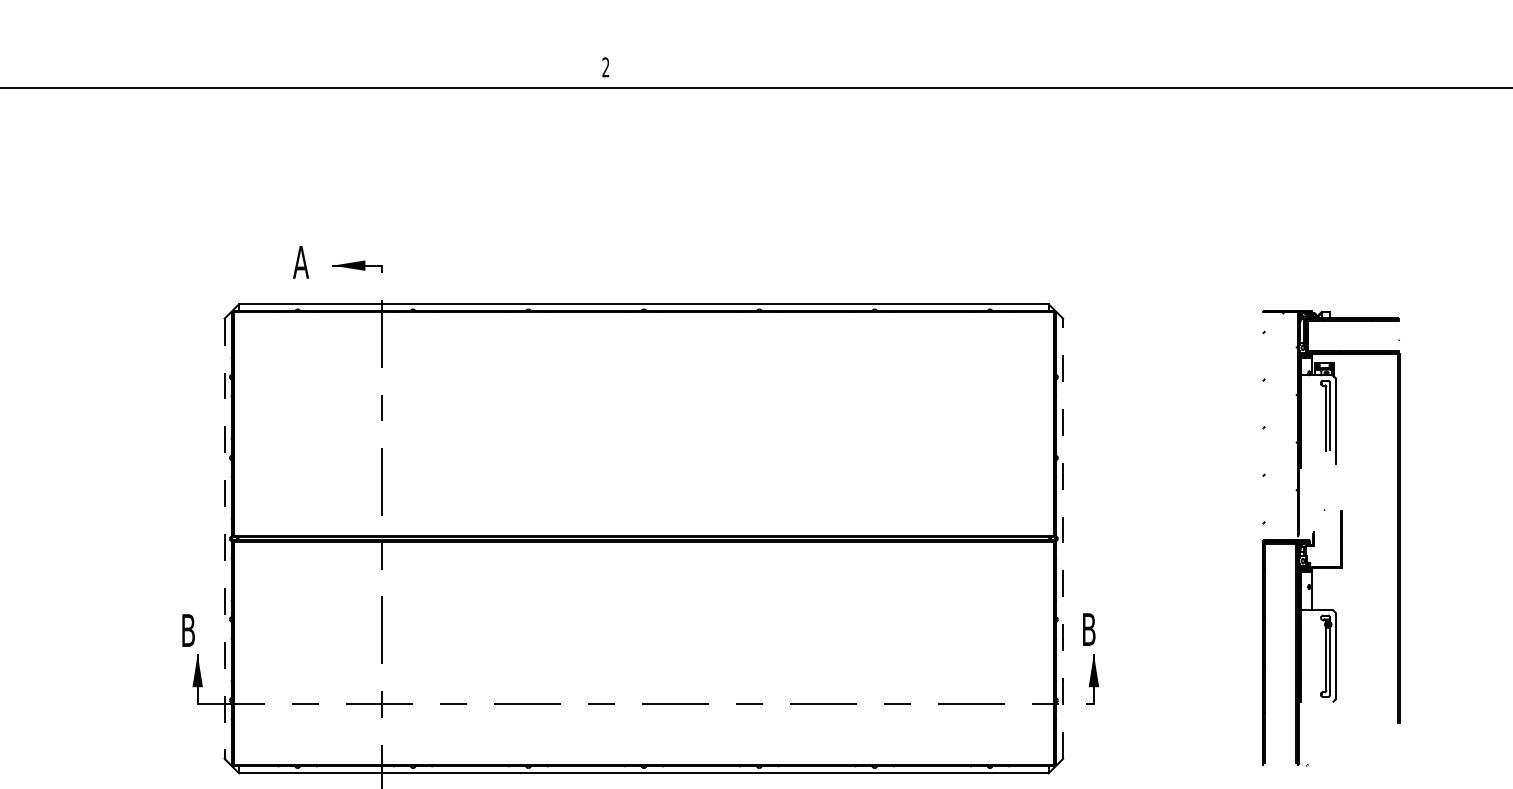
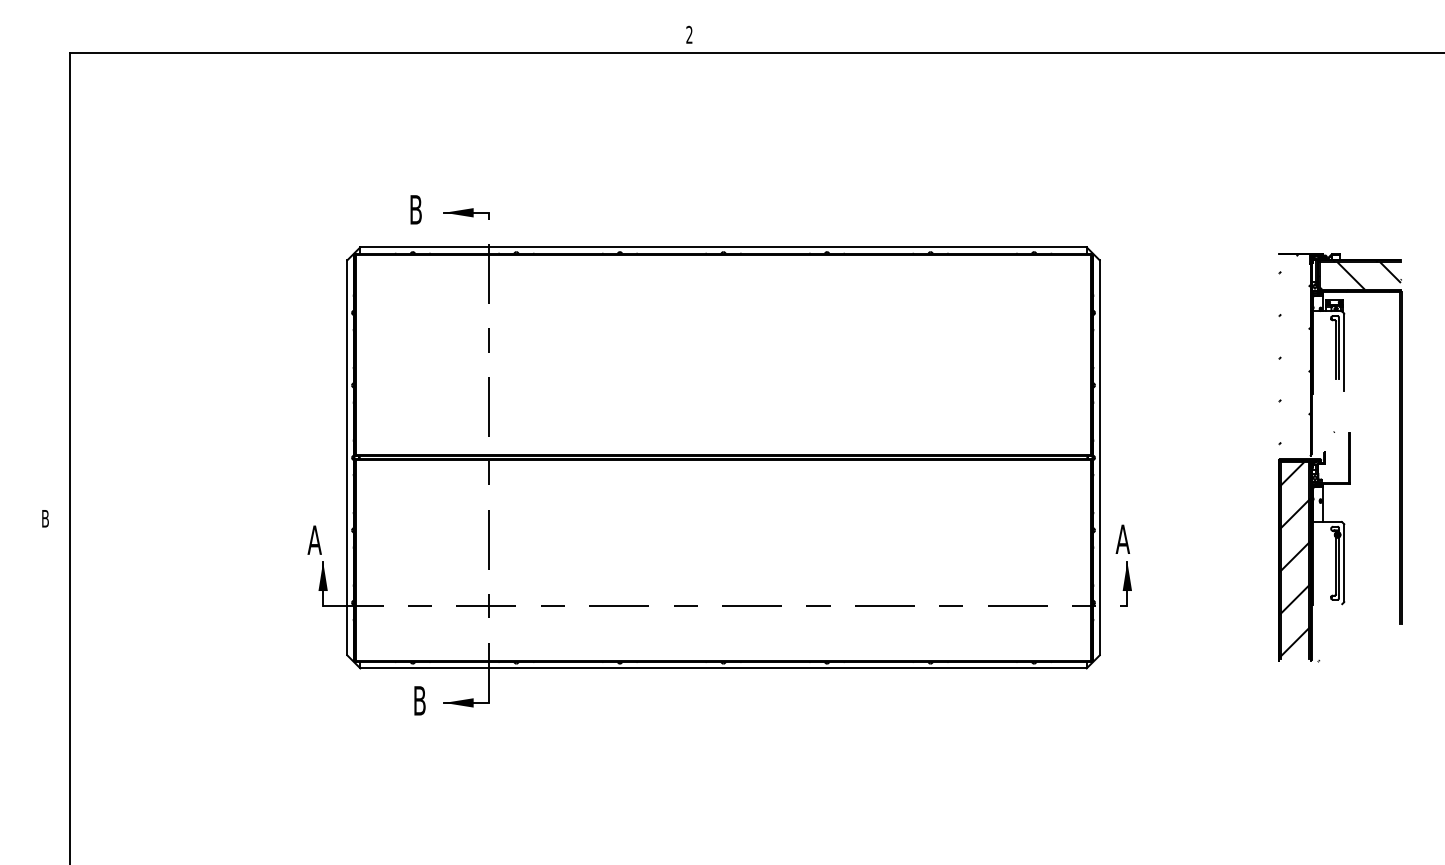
text: (300, 261) -> (415, 209), A -> B
hatch: (1352, 335) -> (1359, 275), added
line: (1062, 538) -> (1099, 457), dashed -> solid
line: (224, 539) -> (347, 458), dashed -> solid
text: (1088, 628) -> (1122, 538), B -> A
text: (188, 629) -> (314, 539), B -> A
hatch: (1280, 652) -> (1294, 559), added

